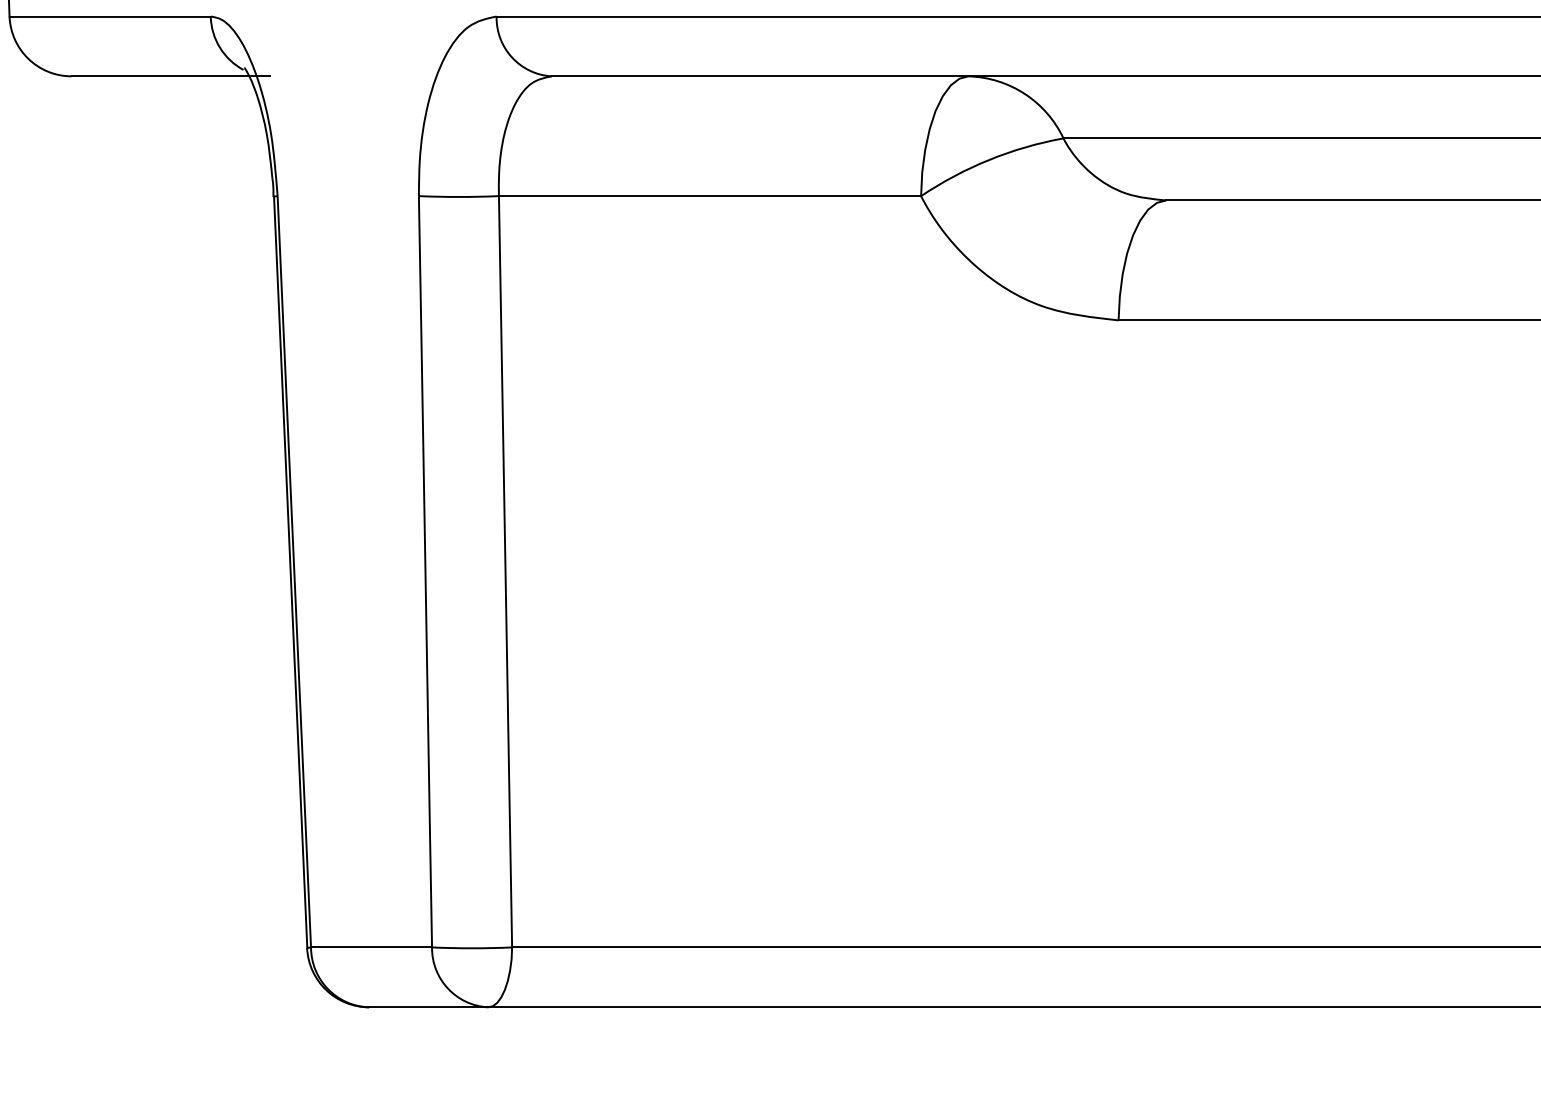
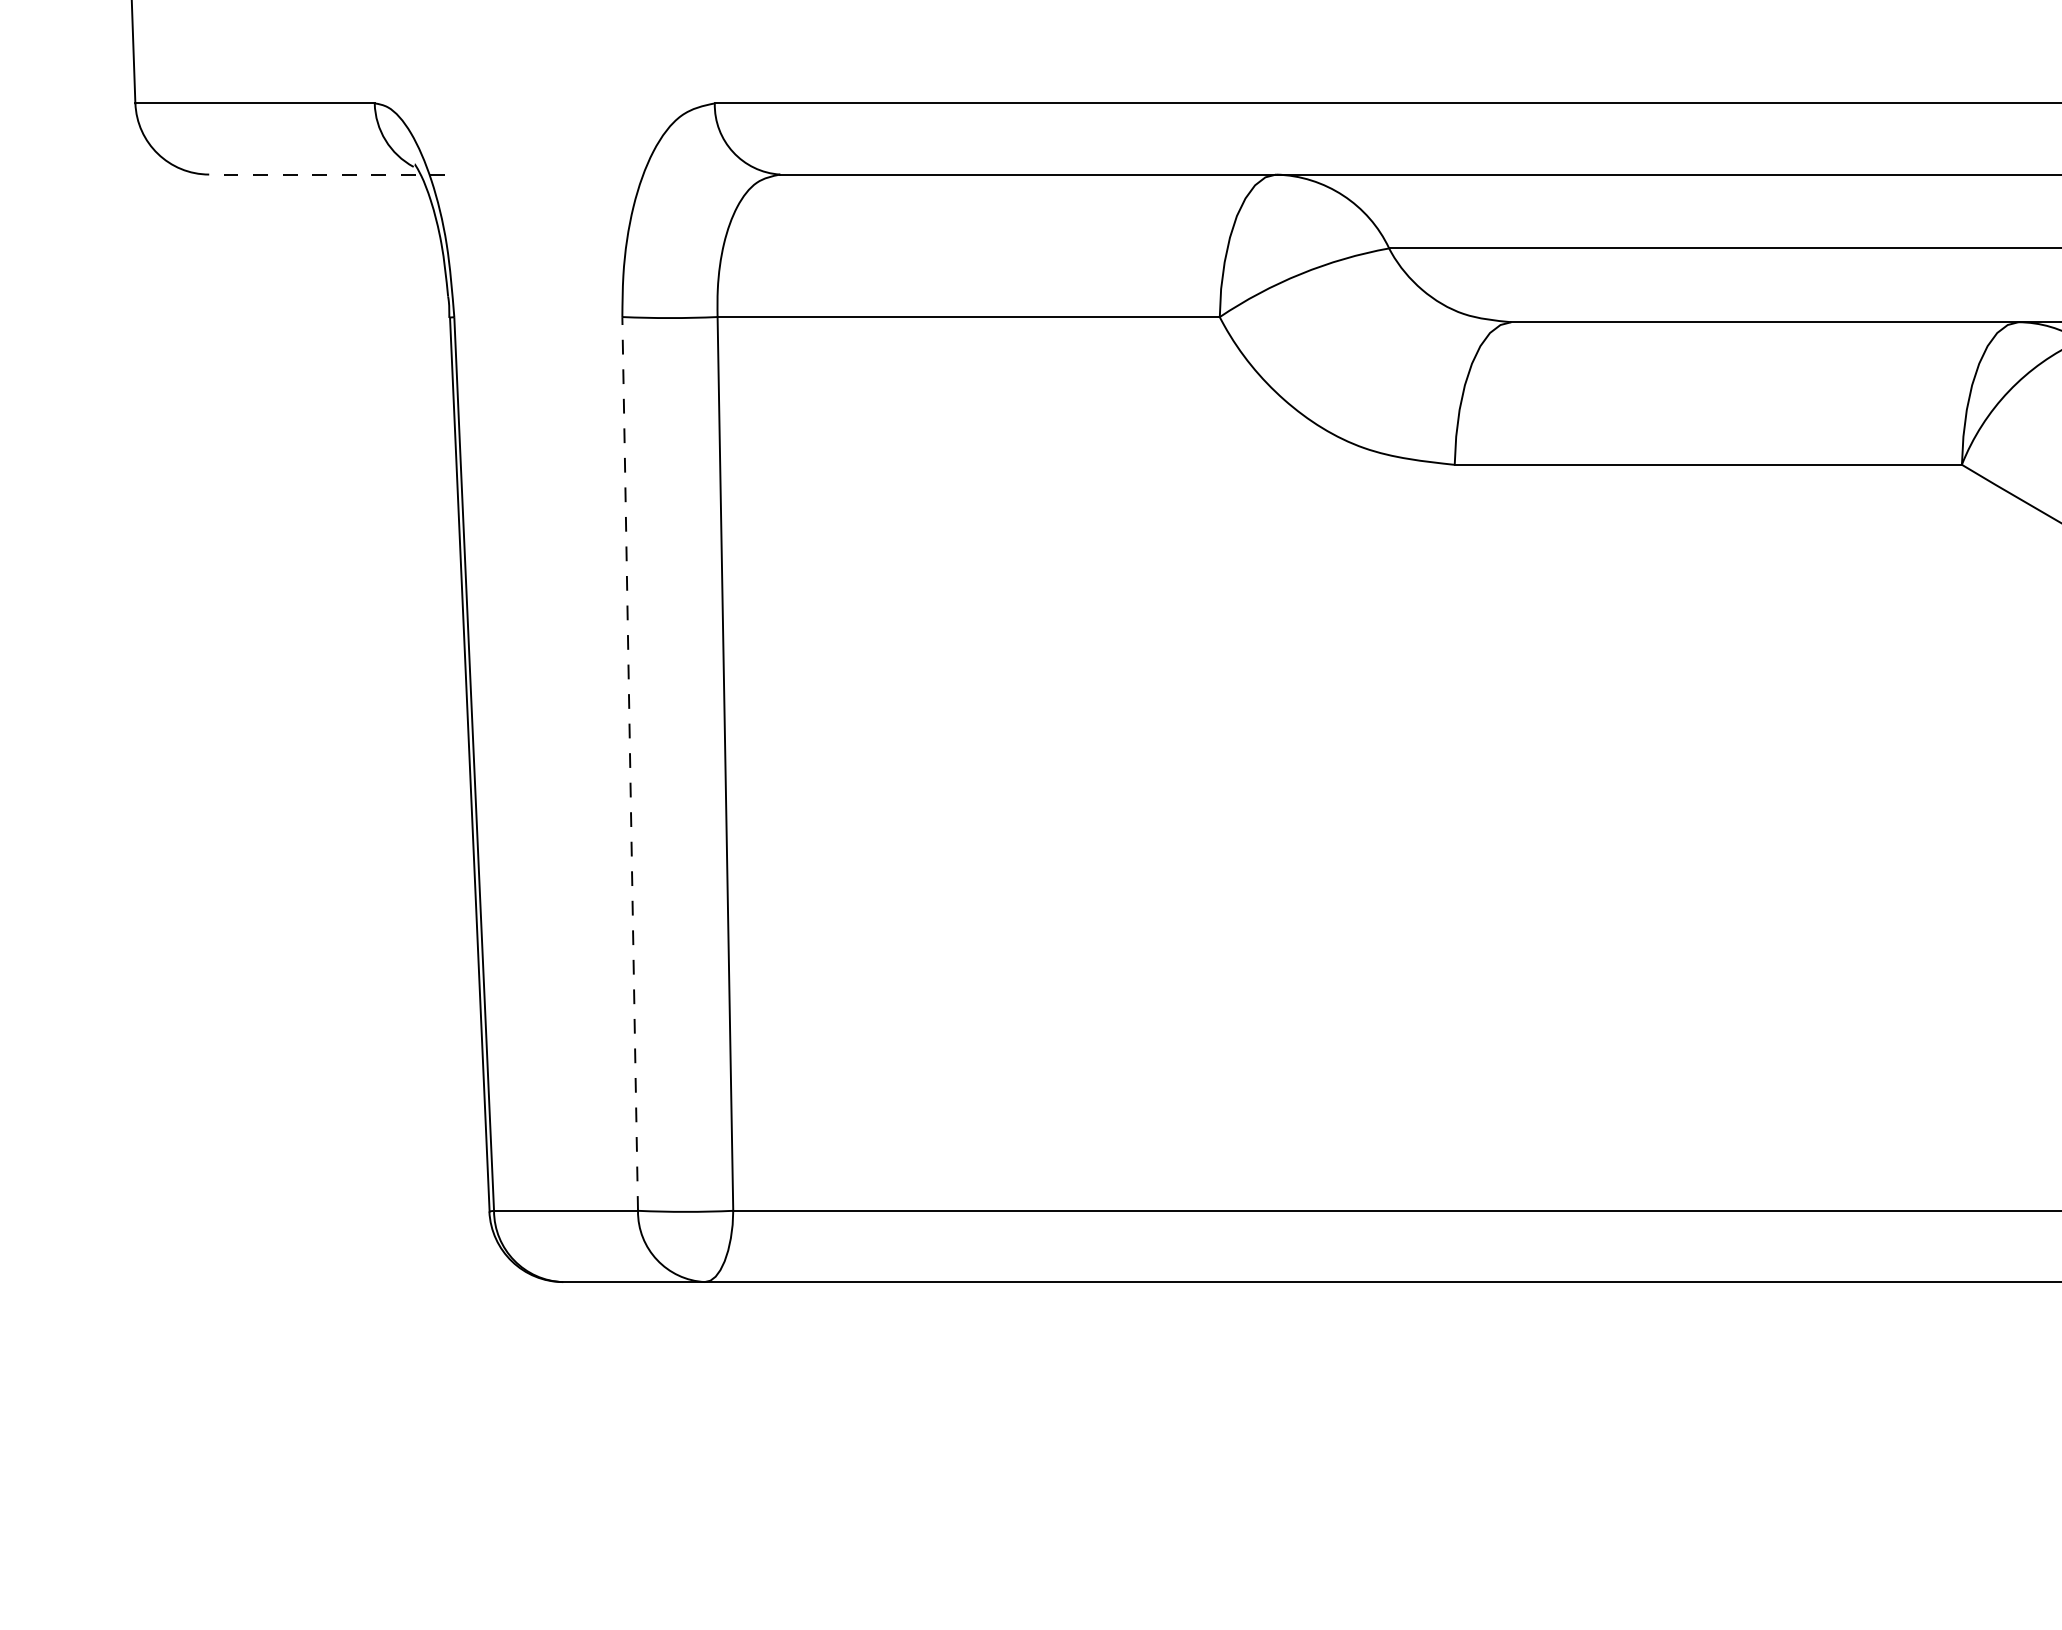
line: (171, 76) -> (327, 174), solid -> dashed
line: (425, 571) -> (630, 763), solid -> dashed

